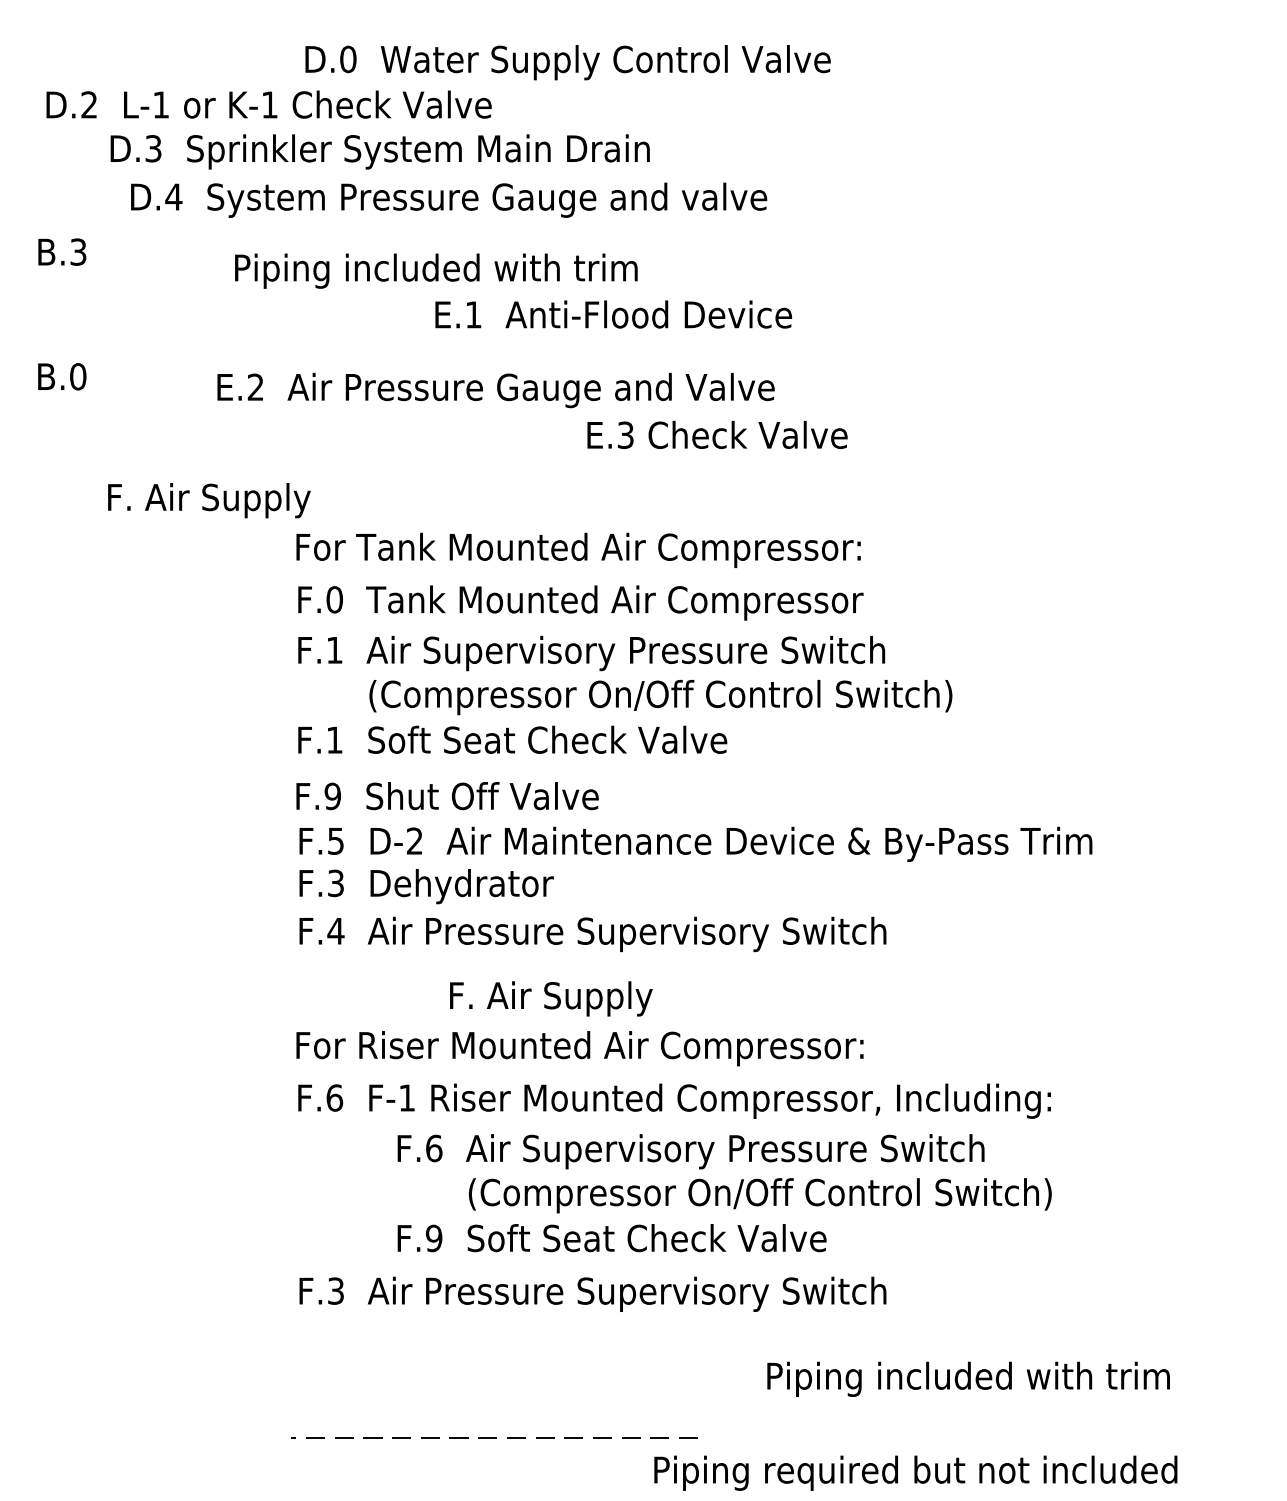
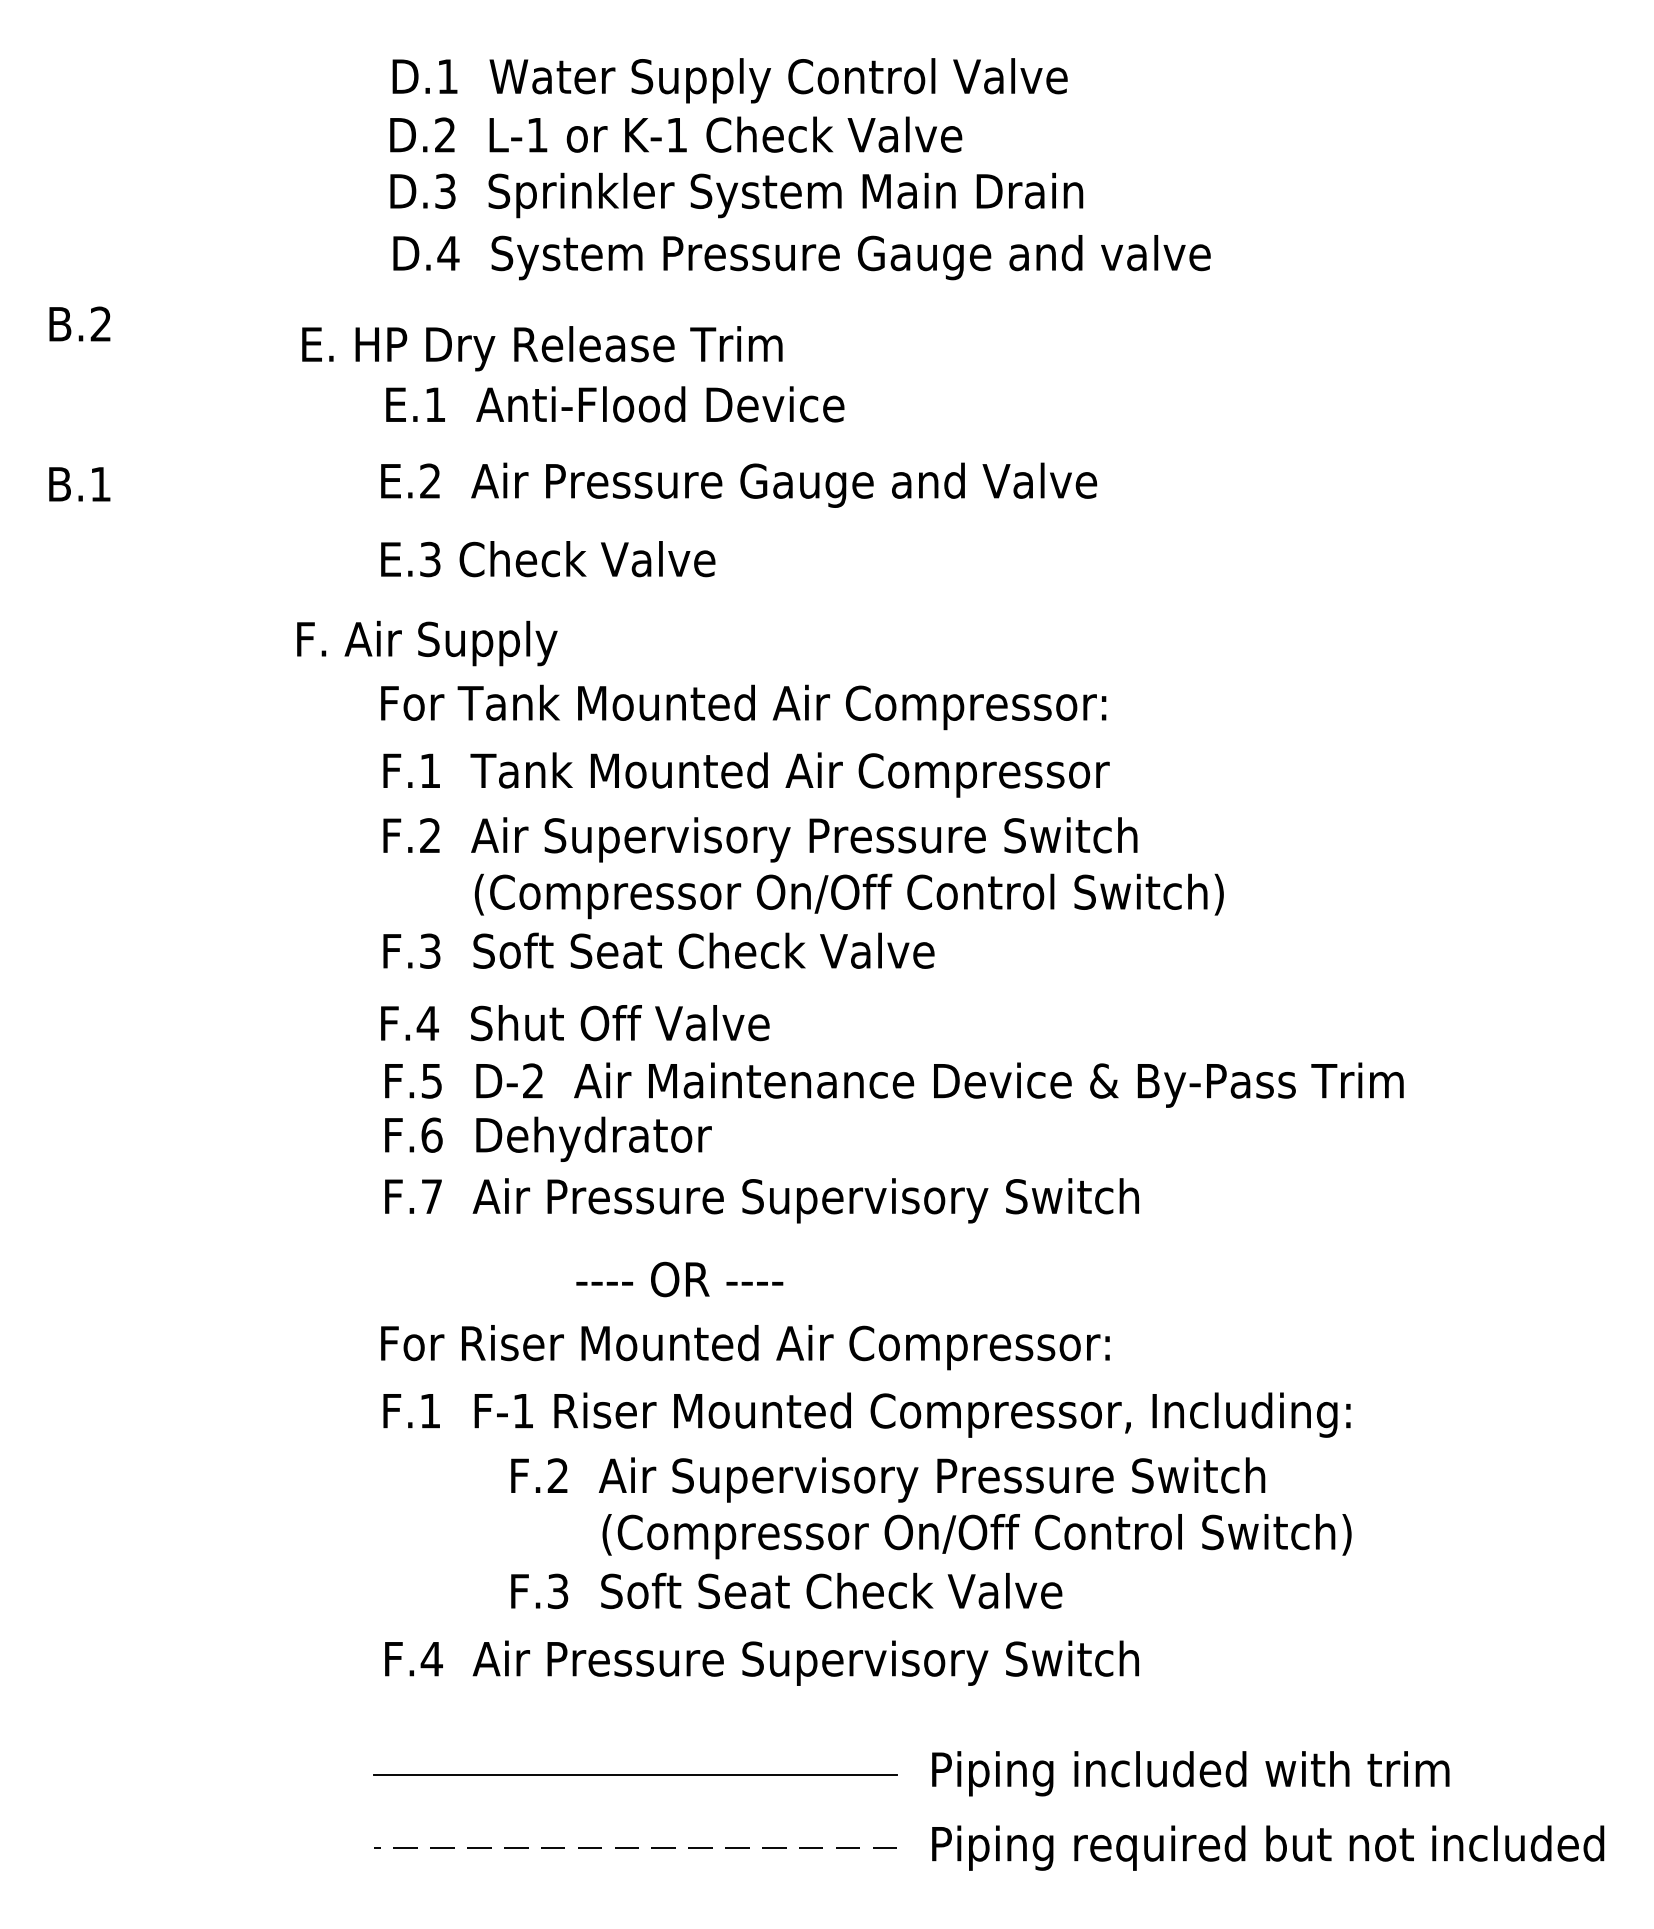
text: (348, 59) -> (447, 76), D.0 -> D.1
text: (268, 104) -> (675, 134), moved
text: (379, 151) -> (735, 194), moved
text: (449, 199) -> (802, 256), moved
text: (78, 251) -> (101, 323), B.3 -> B.2
text: (437, 270) -> (562, 347), Piping included with trim -> E. HP Dry Release Trim
text: (613, 314) -> (615, 404), moved
text: (78, 376) -> (101, 483), B.0 -> B.1
text: (495, 390) -> (738, 485), moved
text: (717, 434) -> (548, 558), moved
text: (209, 500) -> (427, 643), moved
text: (334, 599) -> (429, 770), F.0 -> F.1
text: (334, 649) -> (429, 834), F.1 -> F.2
text: (334, 739) -> (429, 950), F.1 -> F.3
text: (332, 796) -> (427, 1023), F.9 -> F.4
text: (336, 883) -> (432, 1135), F.3 -> F.6
text: (335, 931) -> (431, 1197), F.4 -> F.7
text: (550, 998) -> (707, 1283), F. Air Supply -> ---- OR ----
text: (334, 1097) -> (429, 1410), F.6 -> F.1
text: (434, 1148) -> (558, 1475), F.6 -> F.2
text: (433, 1238) -> (557, 1591), F.9 -> F.3
text: (335, 1290) -> (431, 1658), F.3 -> F.4
text: (968, 1378) -> (1190, 1772), moved
line: (494, 1381) -> (635, 1775), added
text: (915, 1472) -> (1267, 1847), moved

